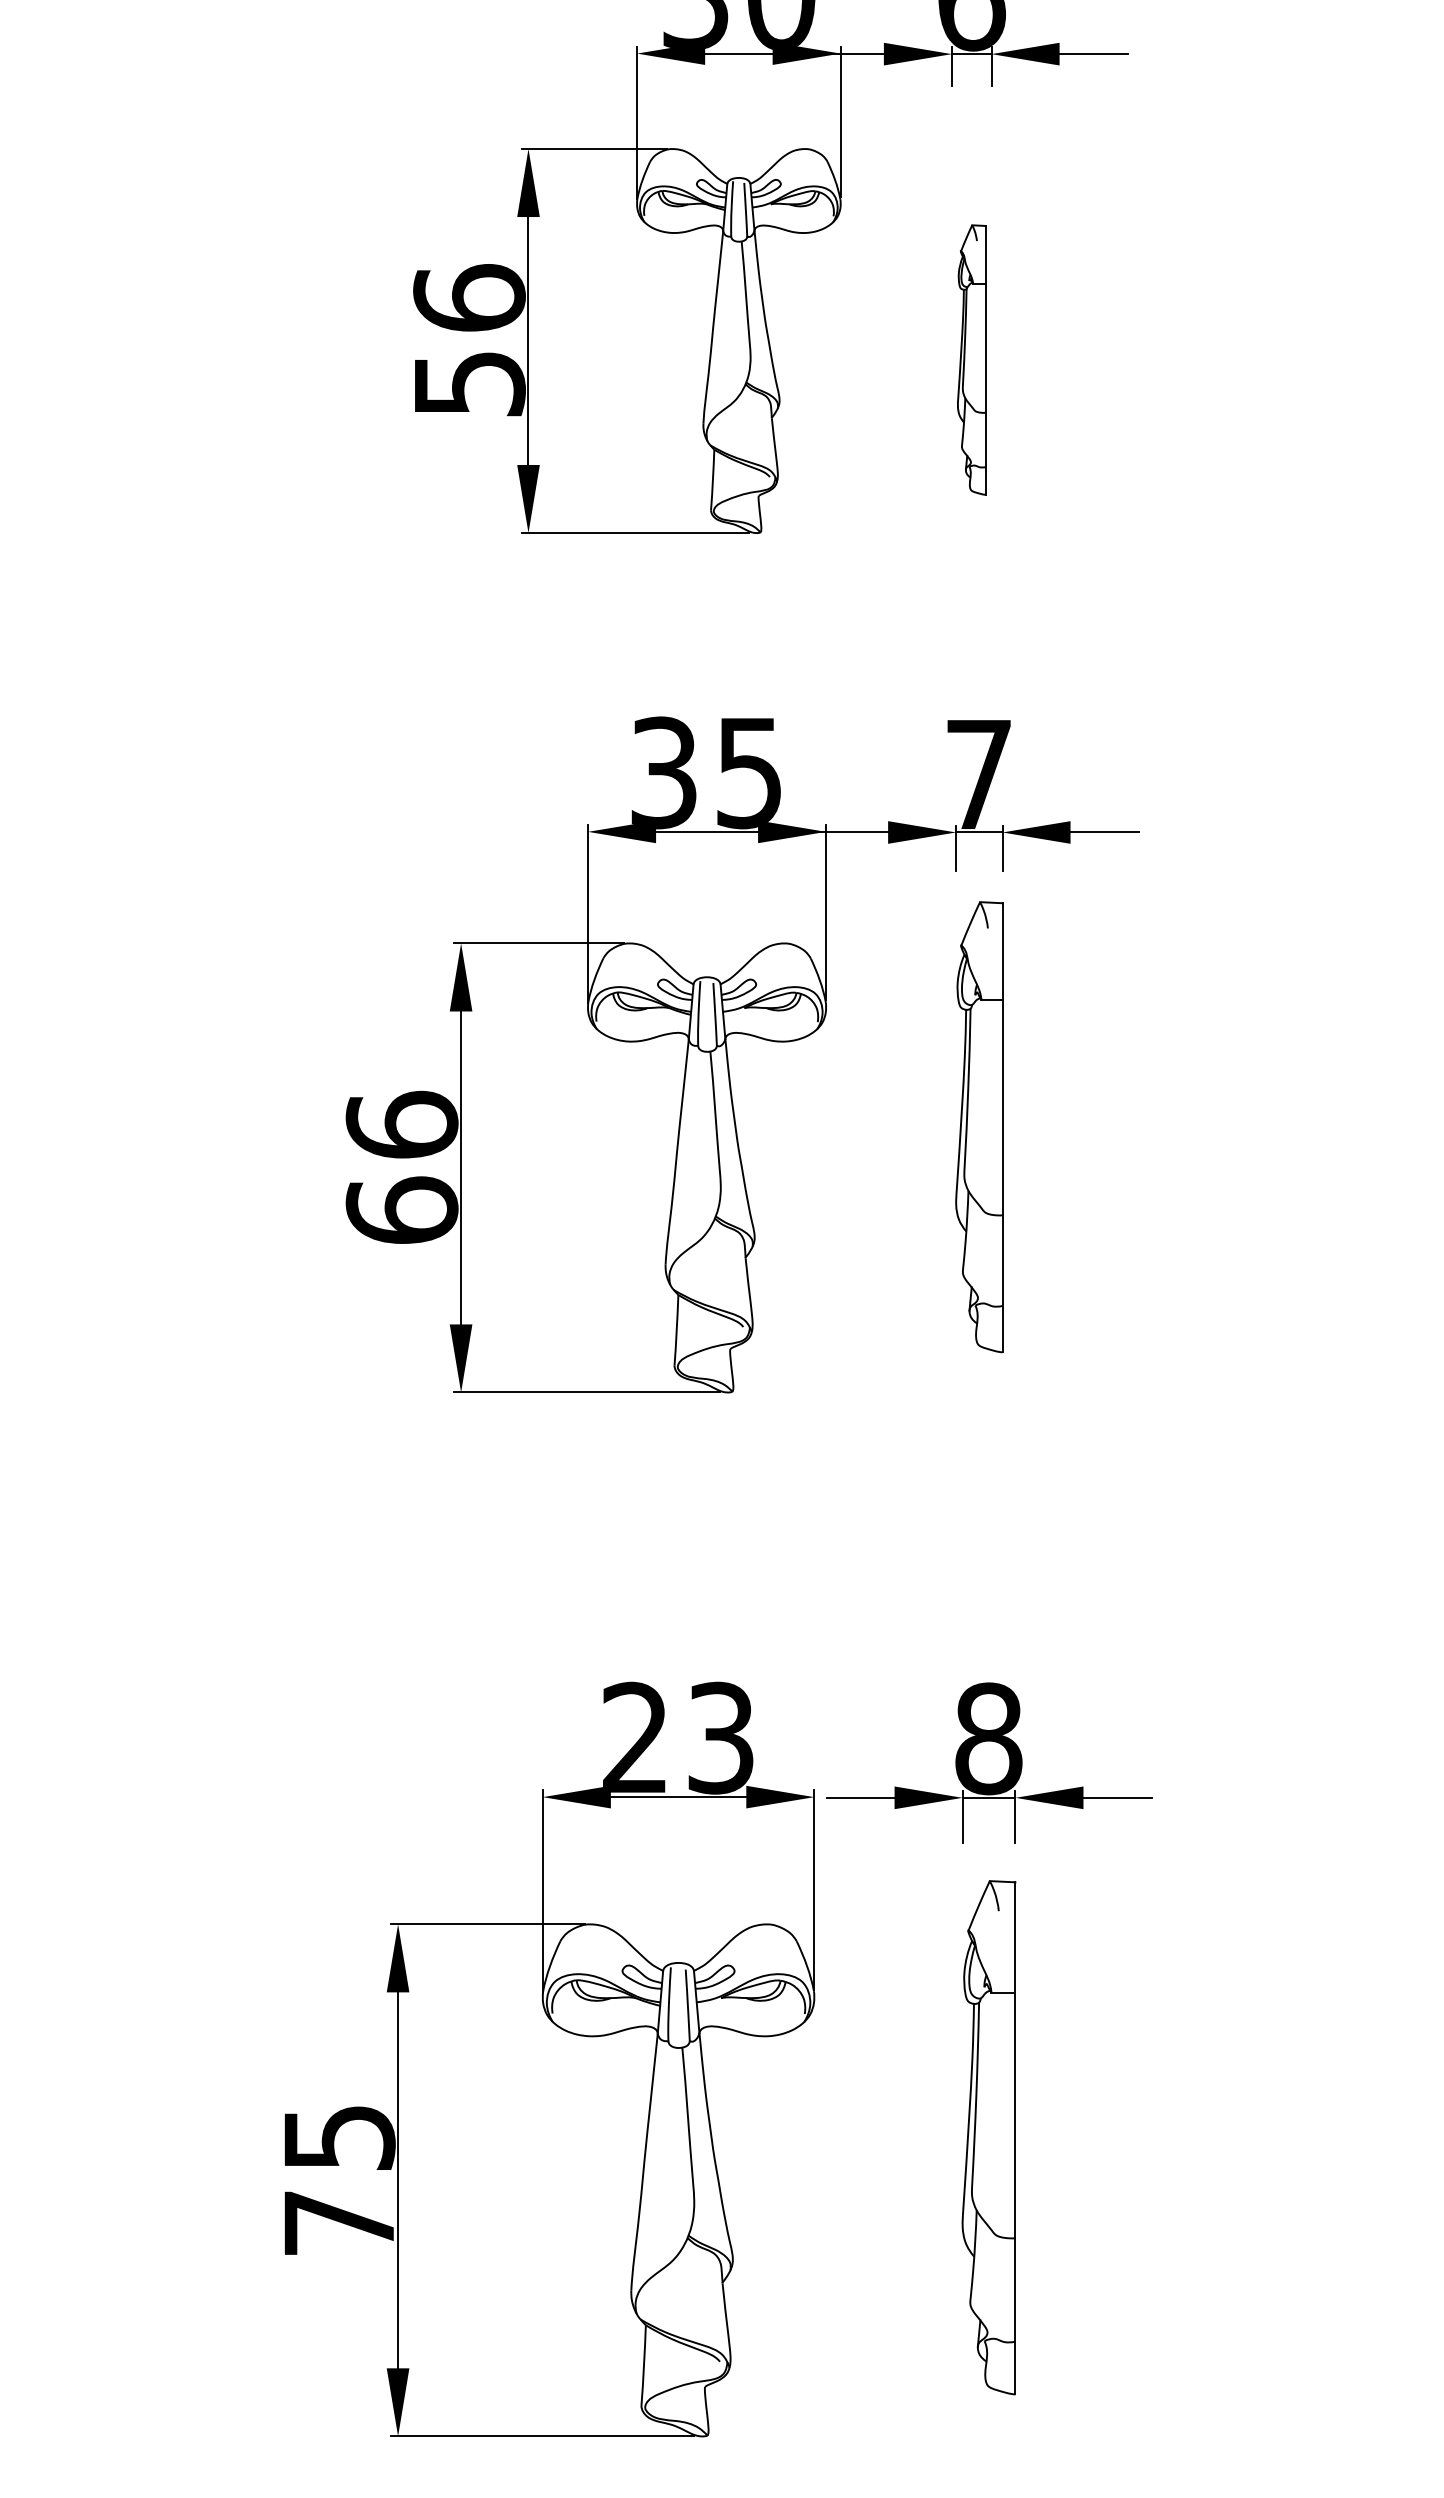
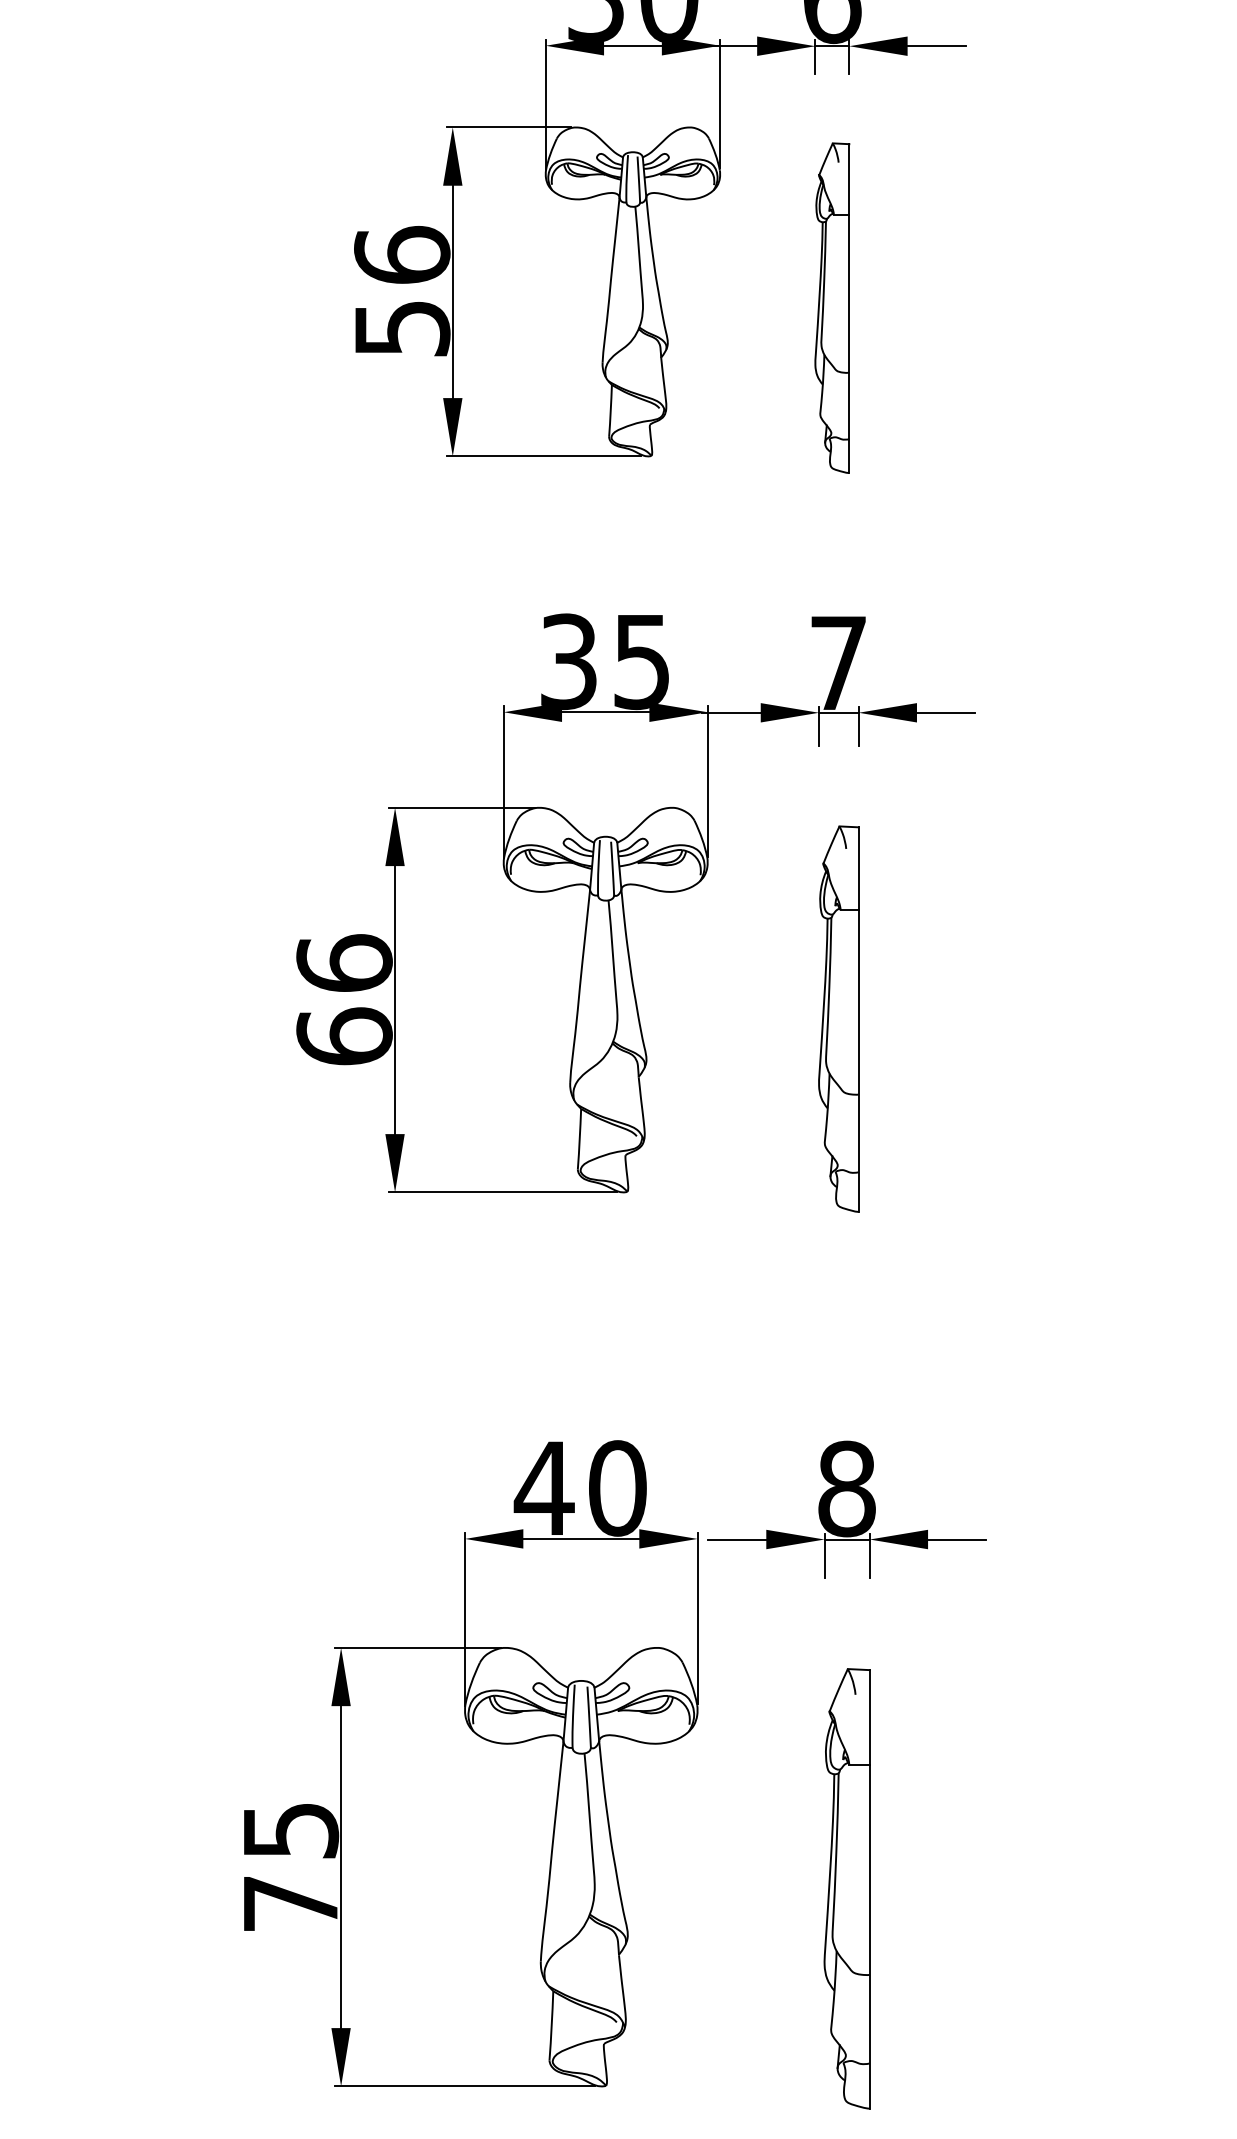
part: (971, 359) -> (832, 307), size x1.43
part: (979, 1127) -> (839, 1019), moved
text: (677, 1737) -> (580, 1487), 23 -> 40
part: (988, 2137) -> (846, 1888), moved

